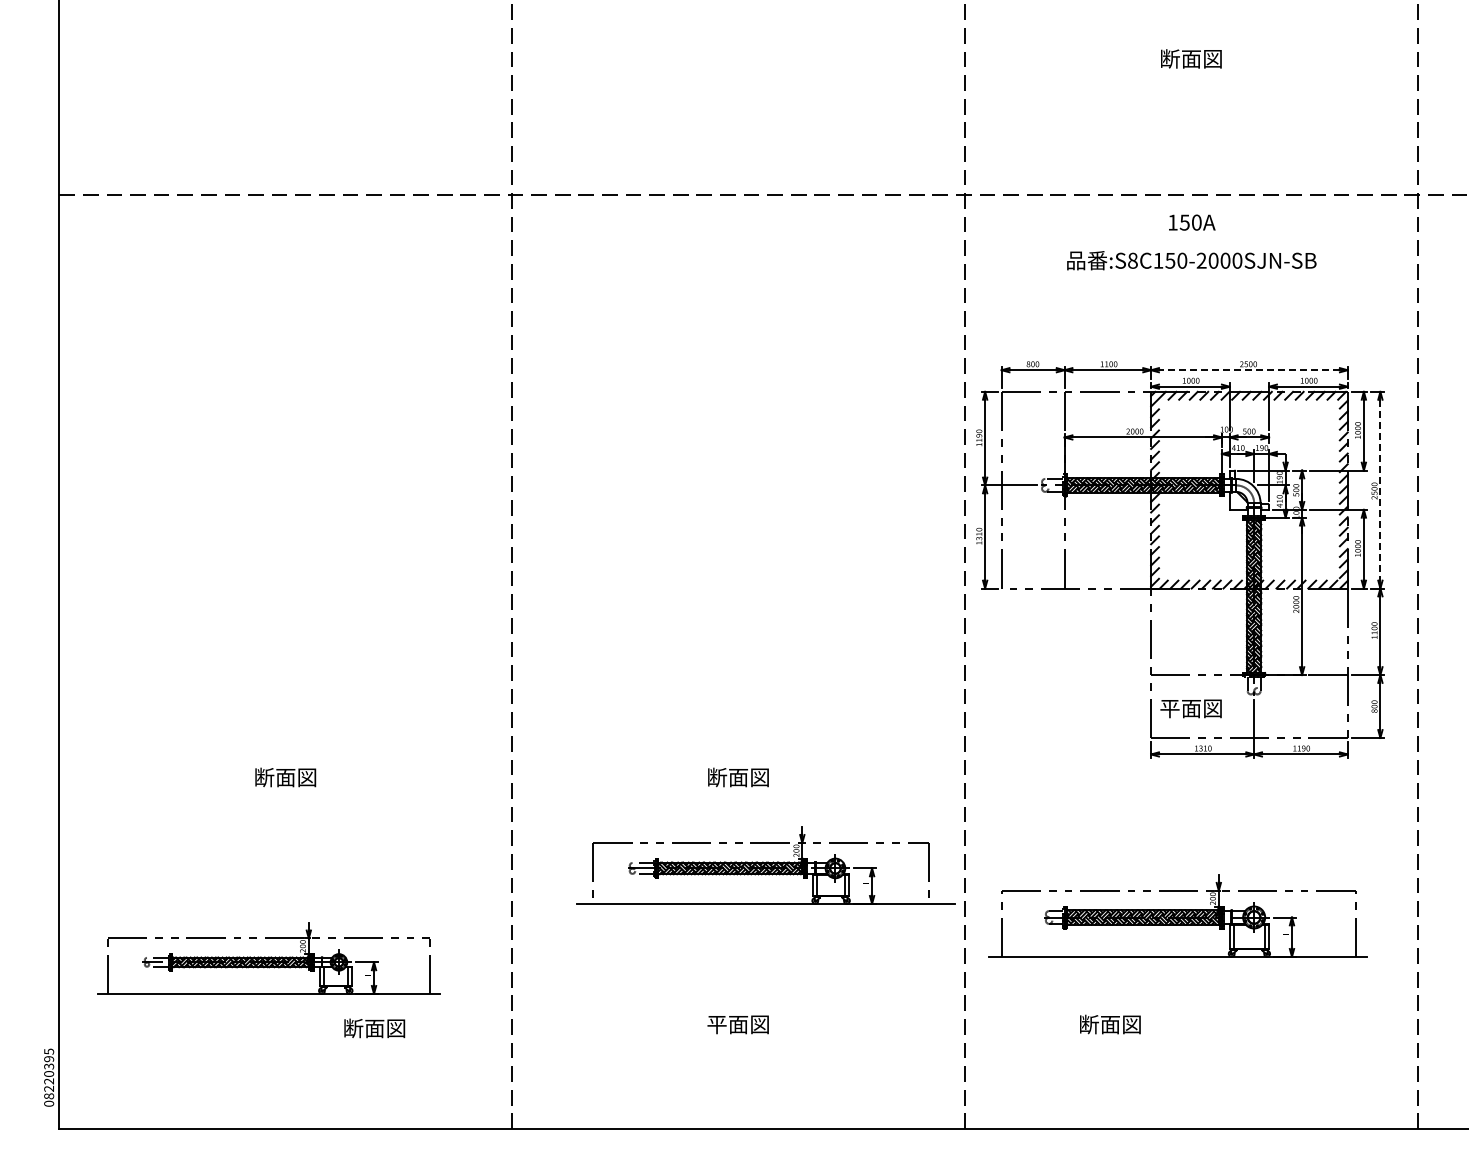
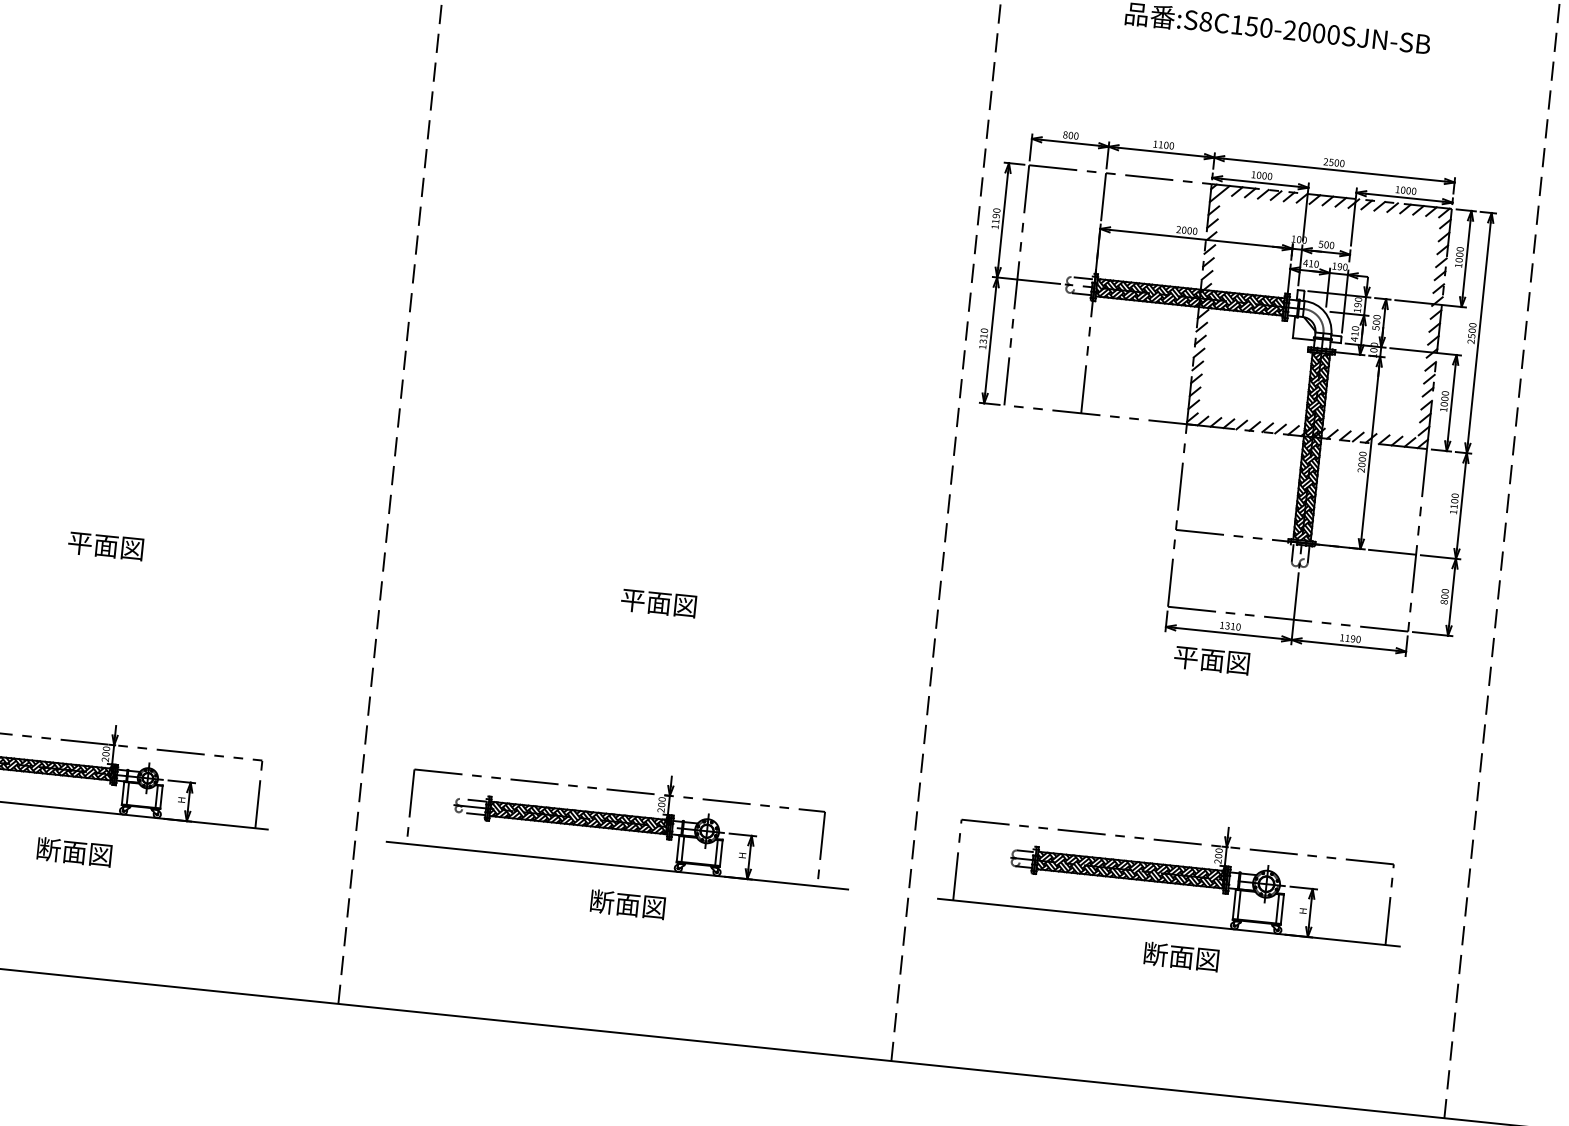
line: (1248, 370) -> (1333, 170), dashed -> solid
line: (1380, 490) -> (1479, 333), dashed -> solid
text: (1190, 708) -> (1211, 660), moved
text: (264, 777) -> (80, 543), 断面図 -> 平面図
text: (717, 777) -> (633, 600), 断面図 -> 平面図
part: (765, 865) -> (622, 818), moved
part: (1177, 915) -> (1173, 872), moved
text: (717, 1024) -> (602, 901), 平面図 -> 断面図
text: (1110, 1024) -> (1181, 956), moved
text: (374, 1028) -> (74, 852), moved

